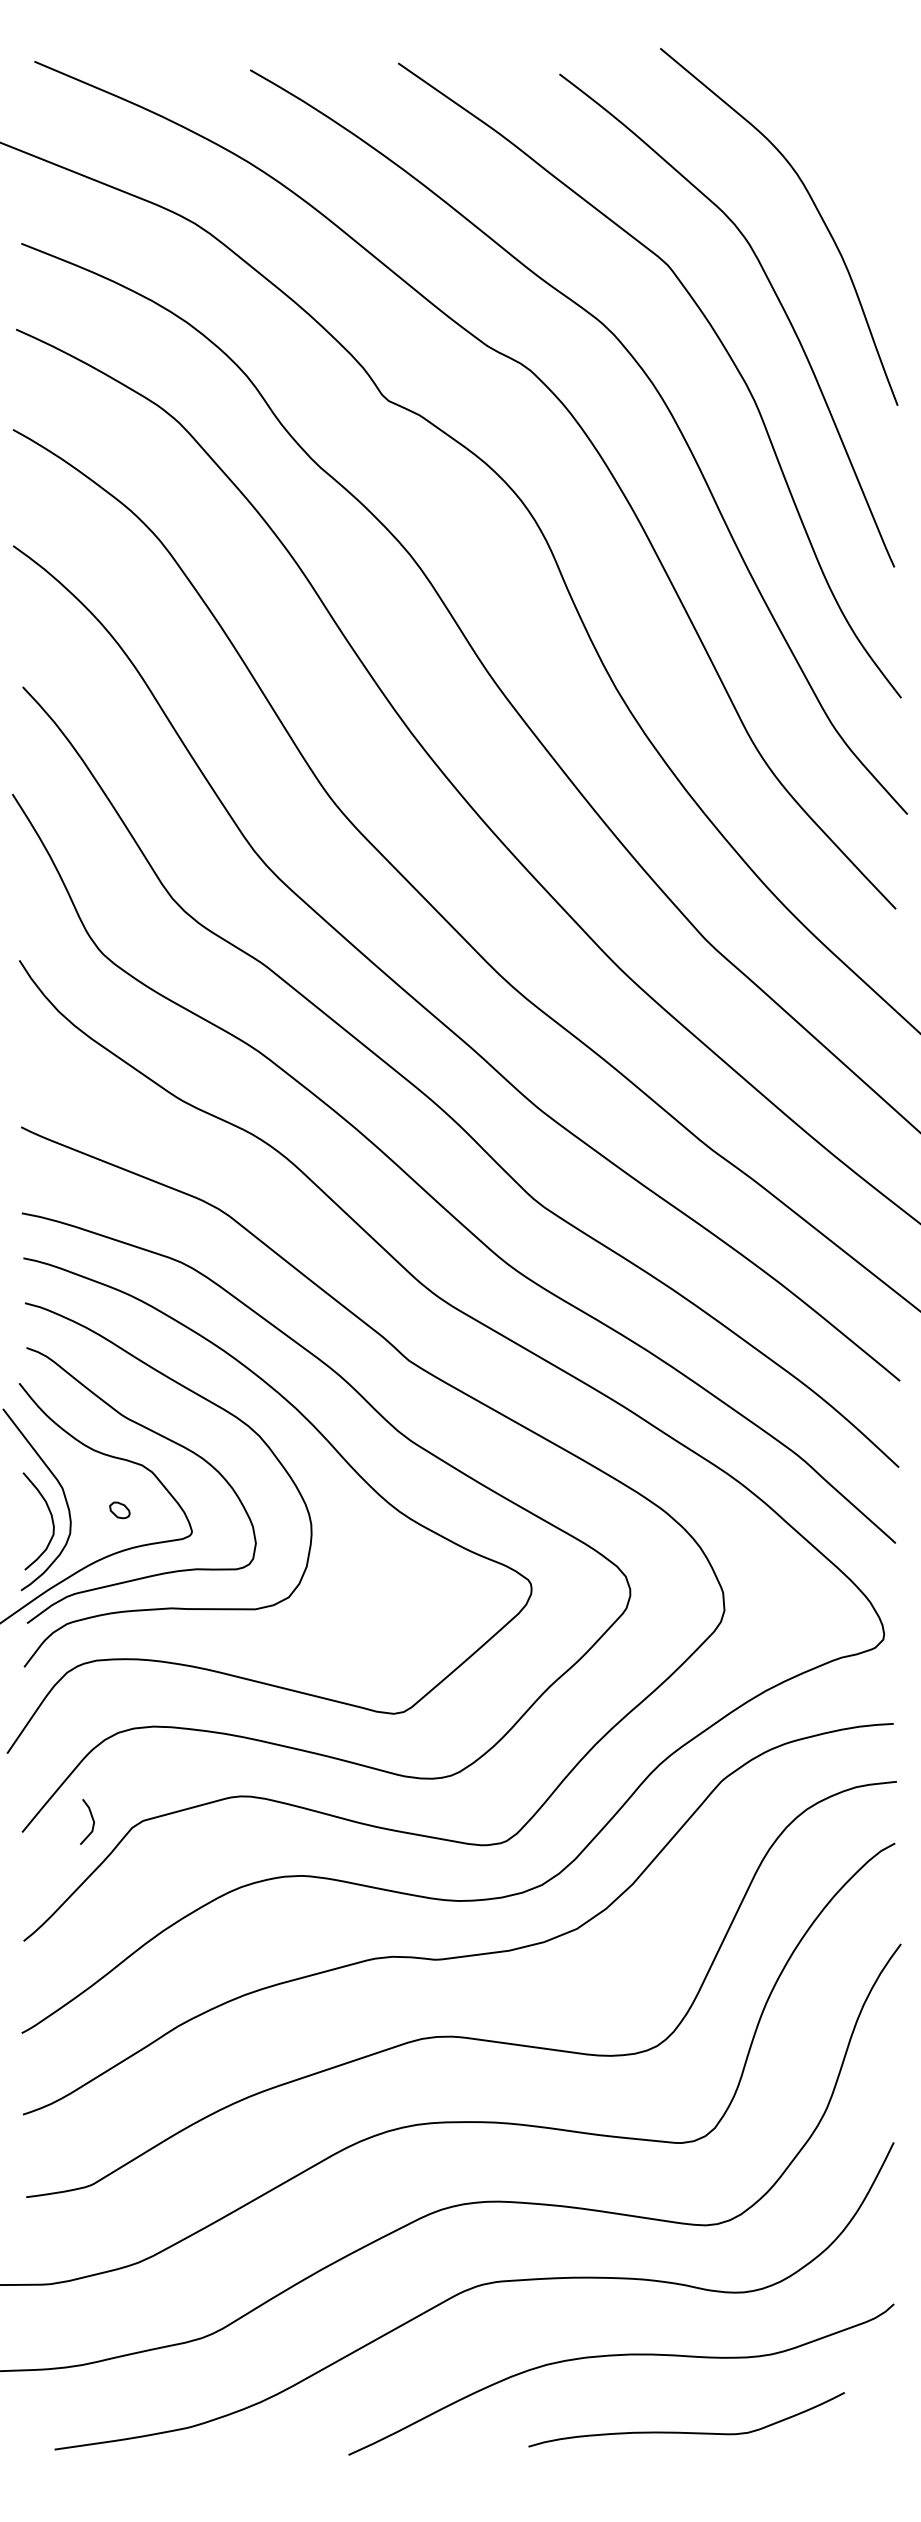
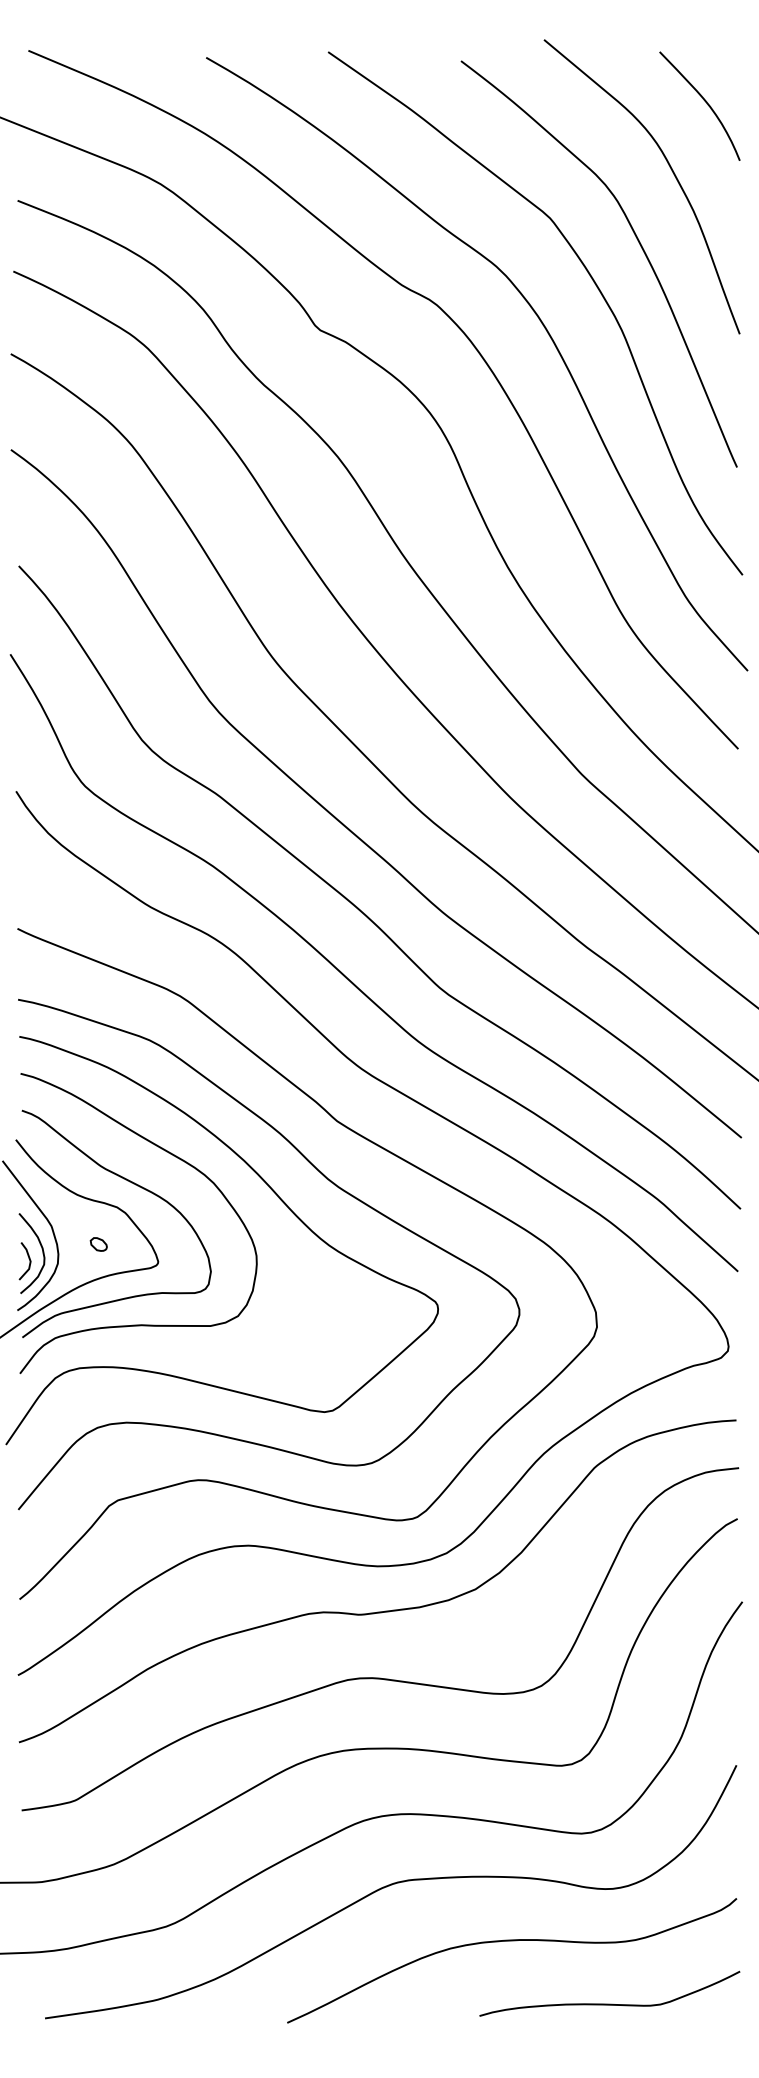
curve: (853, 122) -> (703, 100), added
line: (91, 1818) -> (28, 1258), moved
curve: (686, 2431) -> (609, 2003), moved

